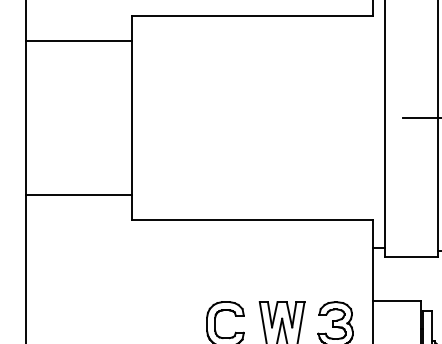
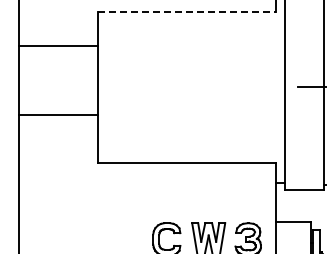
line: (253, 15) -> (187, 11), solid -> dashed
line: (78, 41) -> (58, 46), moved
line: (78, 195) -> (58, 115), moved

